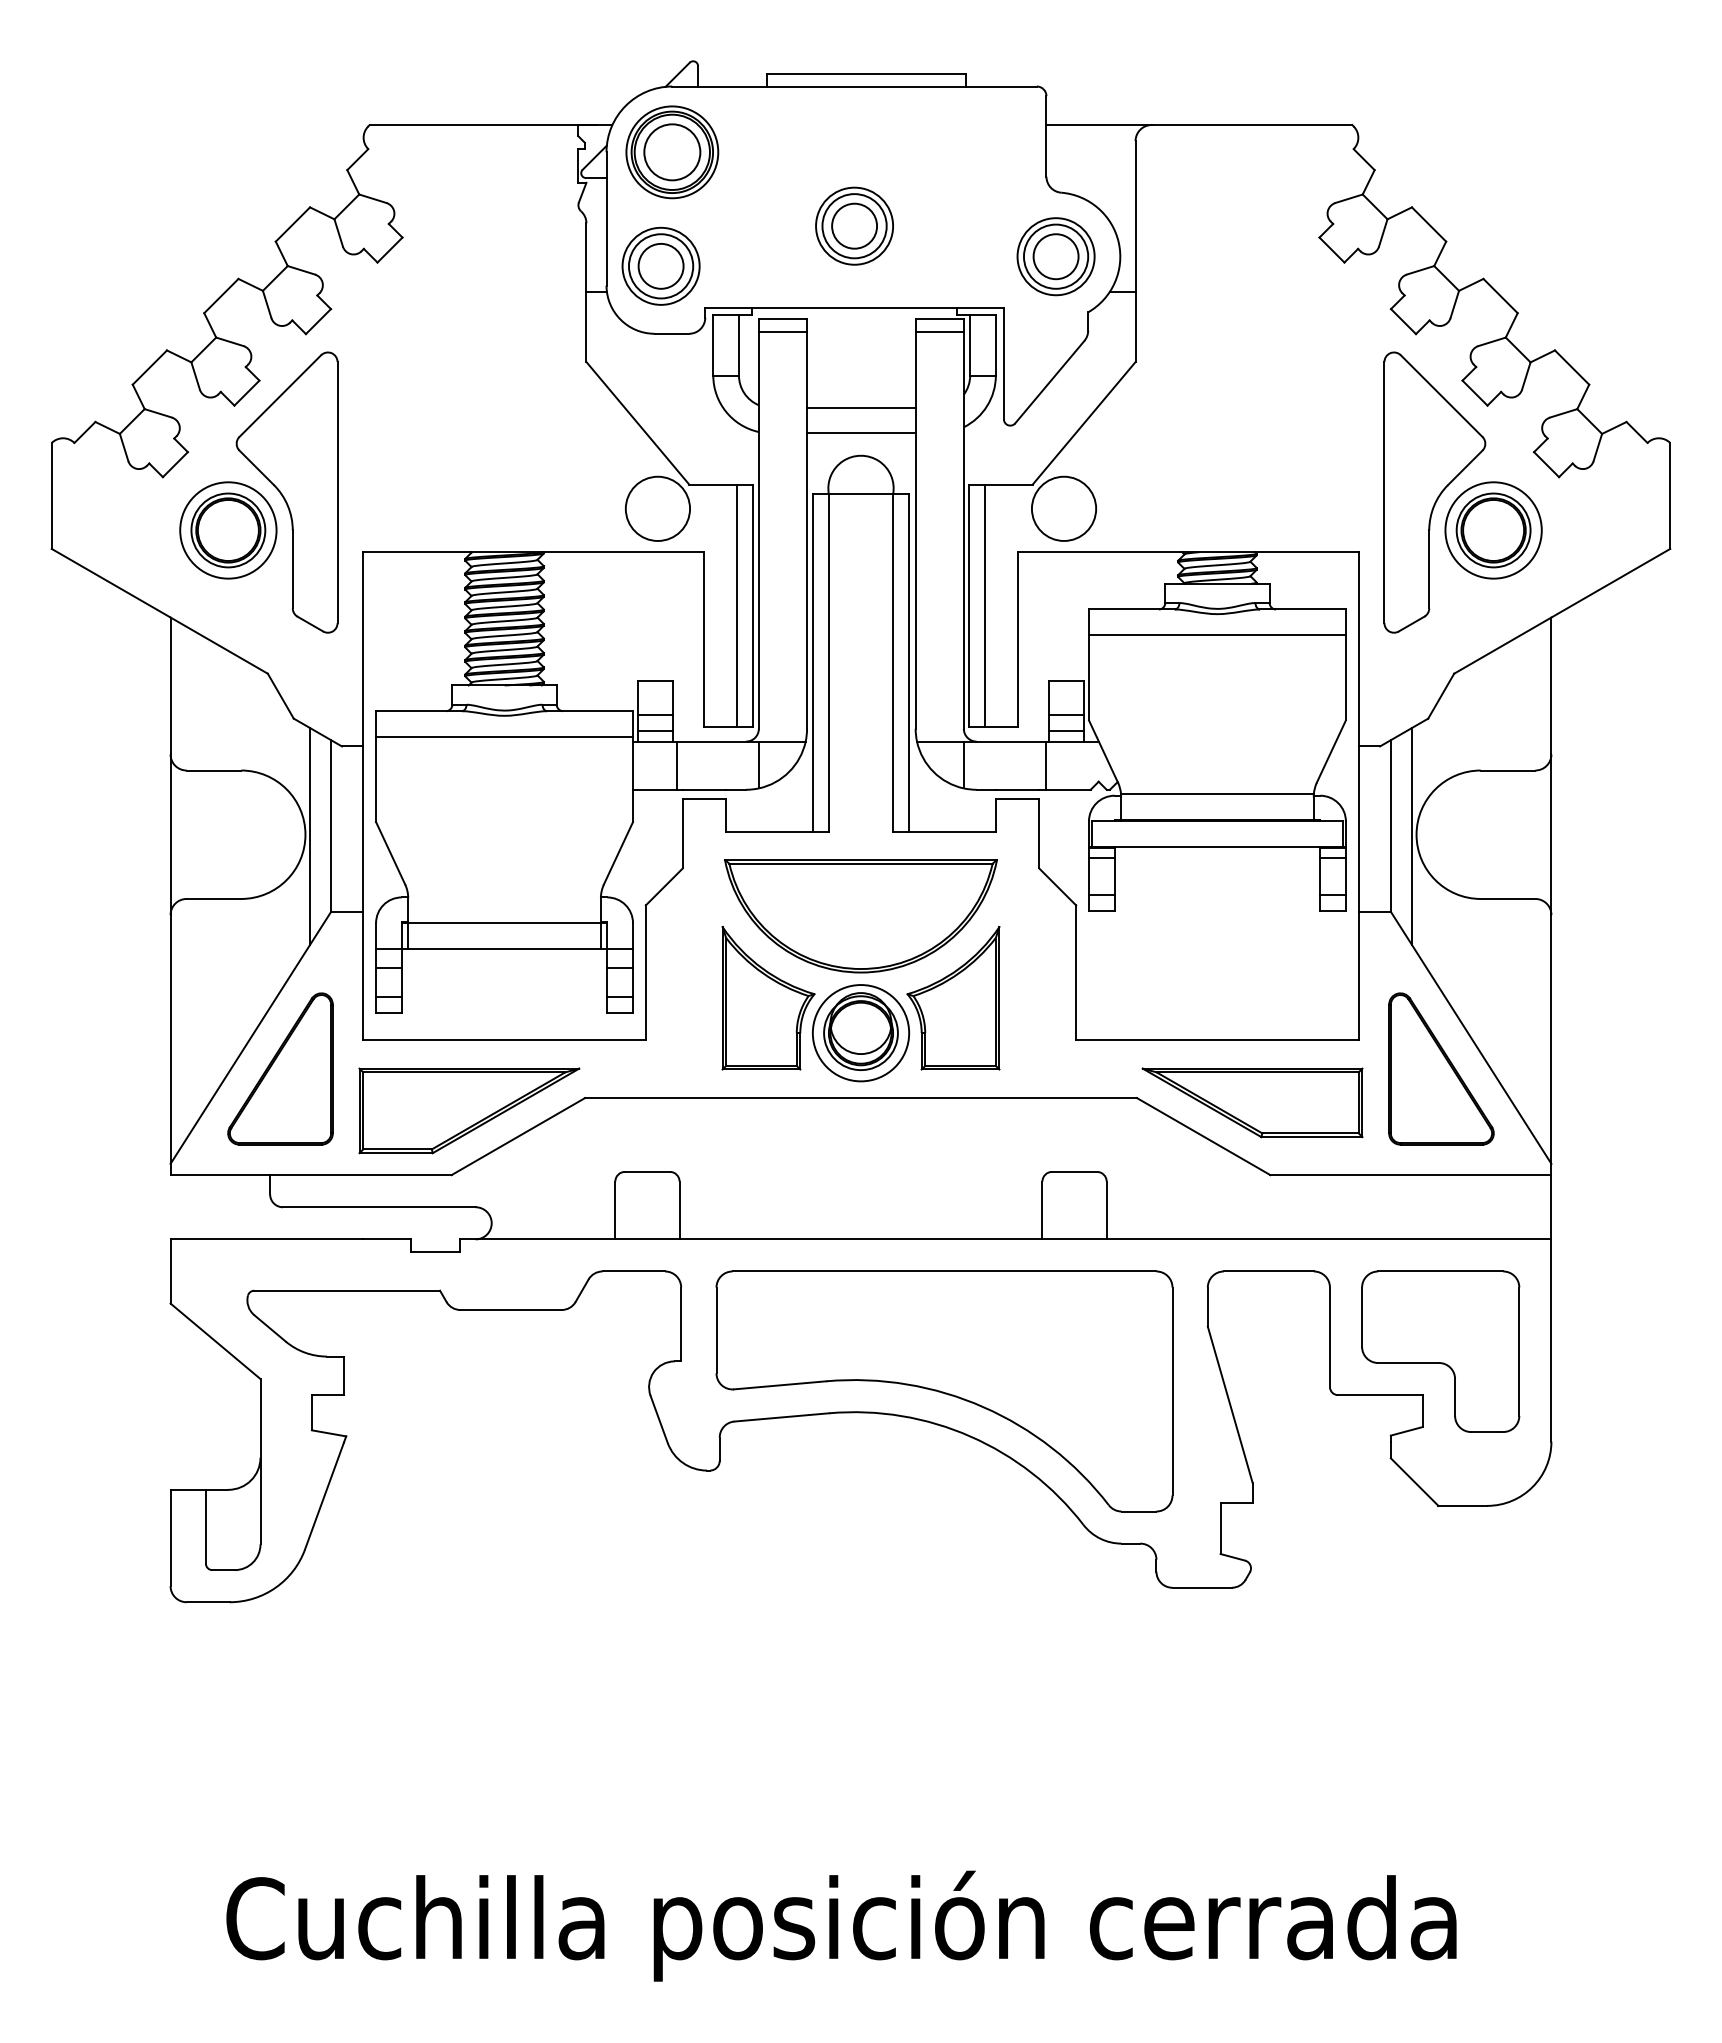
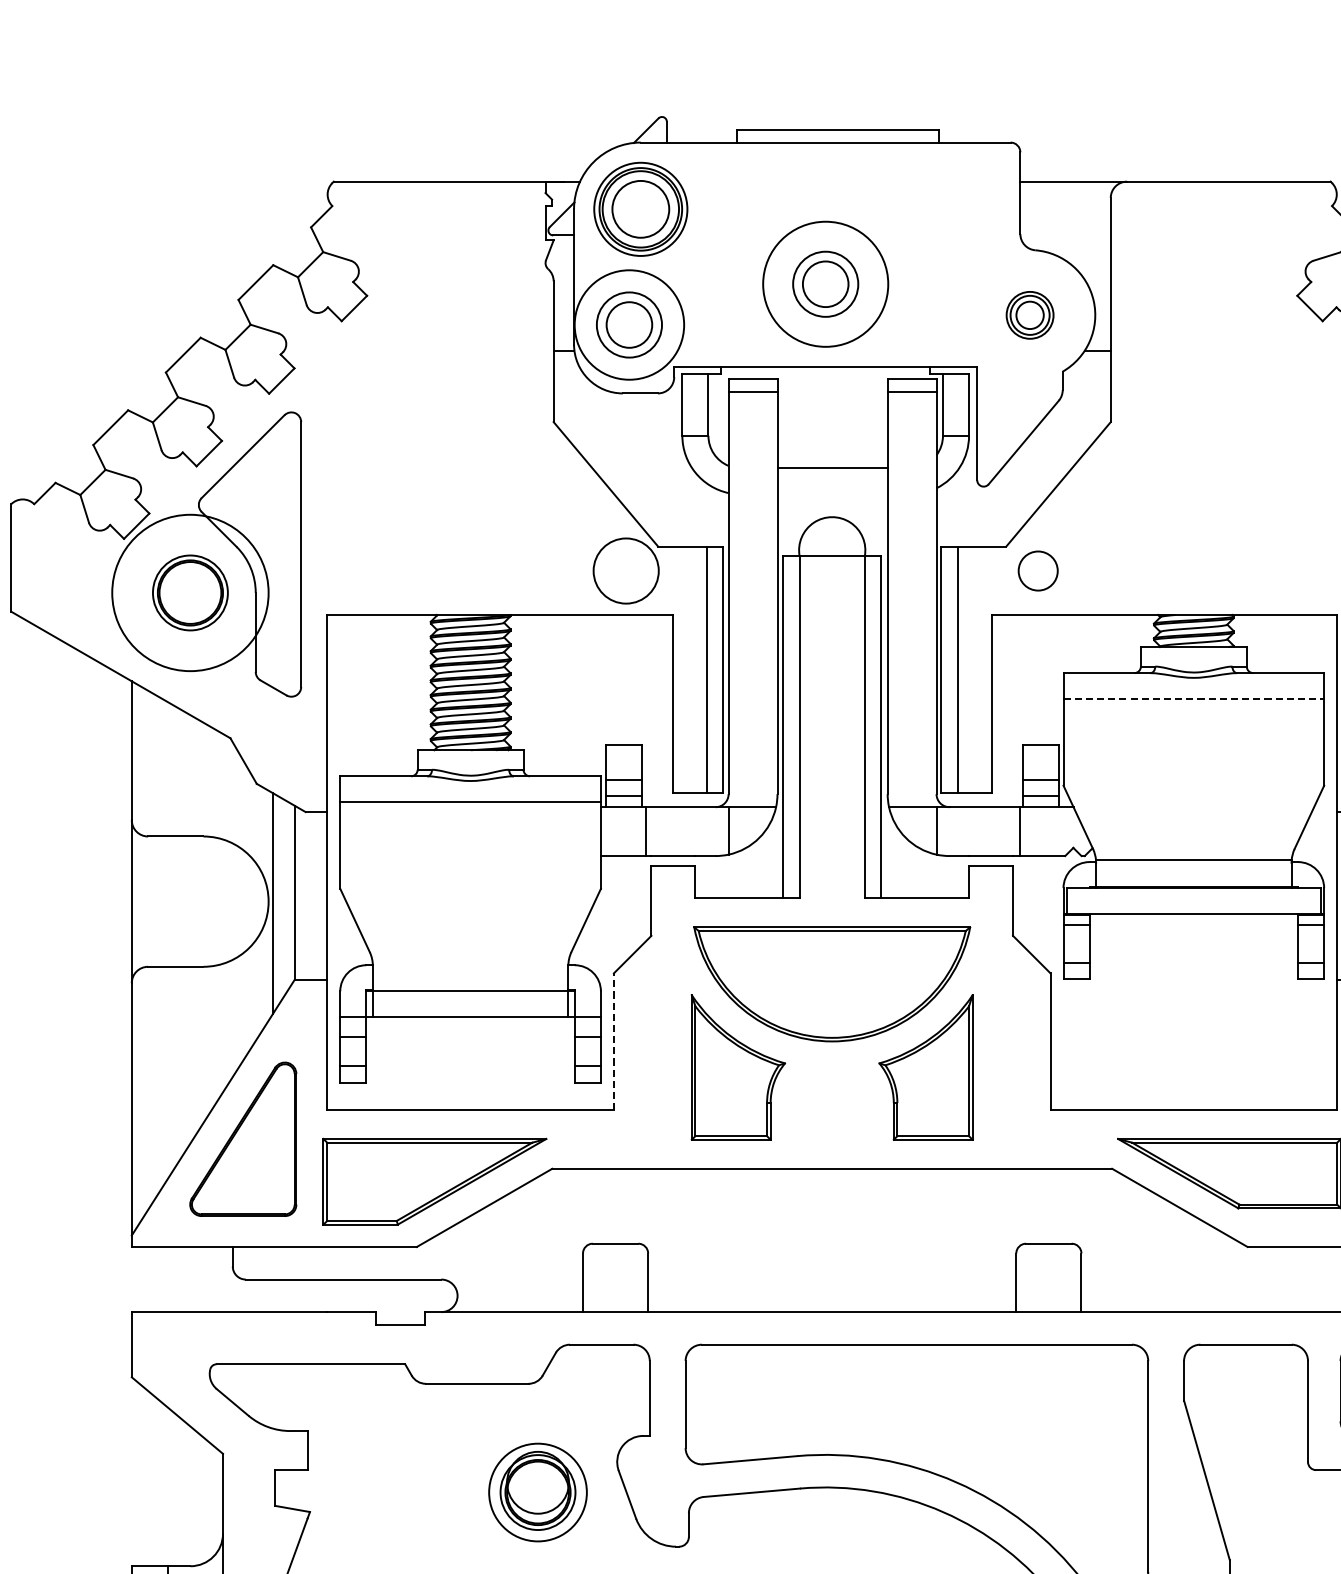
circle: (854, 225) -> (825, 283), size x1.6
part: (1055, 256) -> (1029, 315), size x0.6
circle: (660, 265) -> (628, 324), size x1.4
line: (861, 433) -> (832, 494), removed
circle: (1063, 508) -> (1037, 570), size x0.6
circle: (228, 530) -> (190, 592), size x1.6
line: (1217, 635) -> (1193, 699), solid -> dashed
line: (645, 972) -> (613, 1041), solid -> dashed
part: (861, 1033) -> (538, 1492), moved

